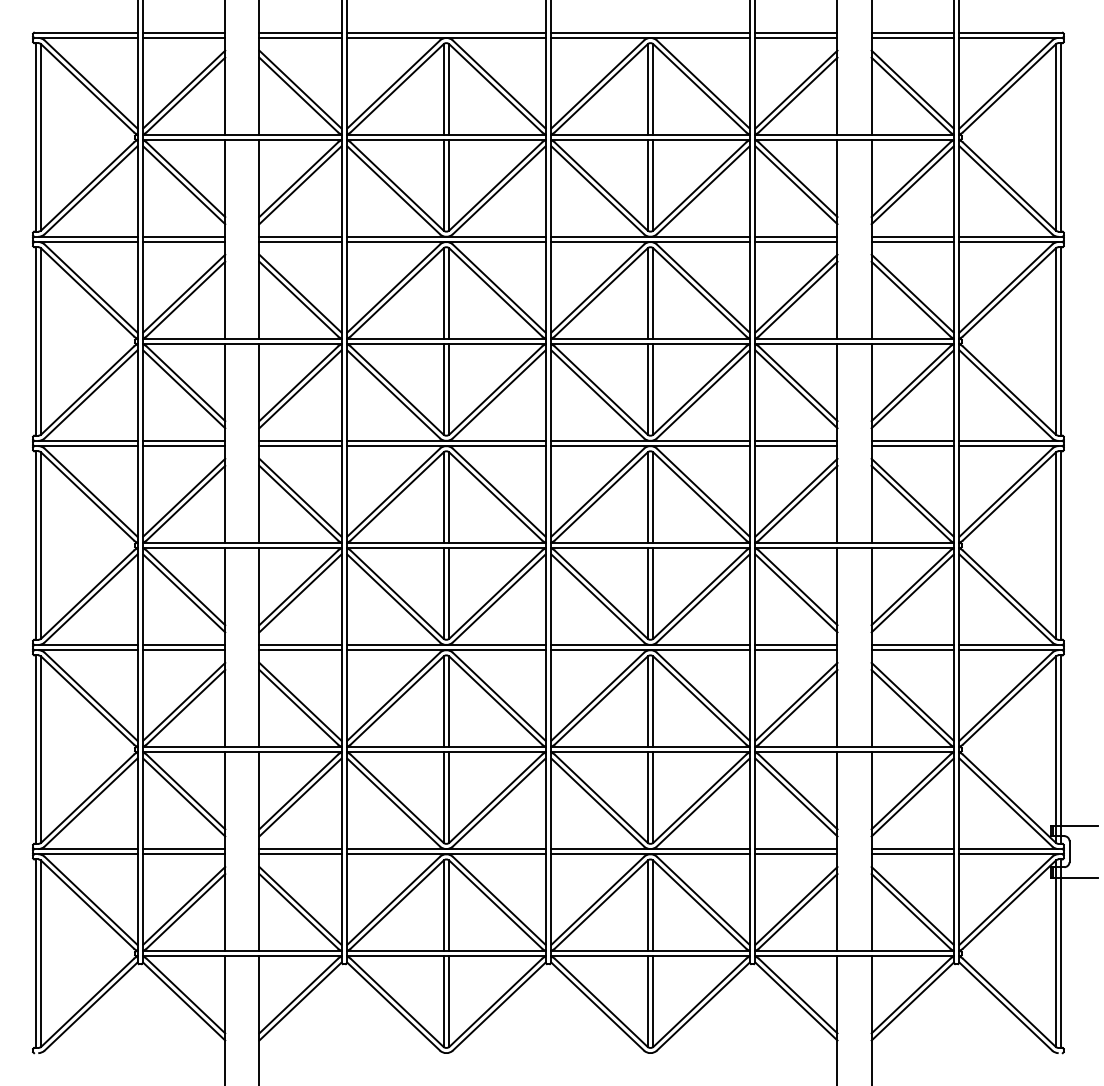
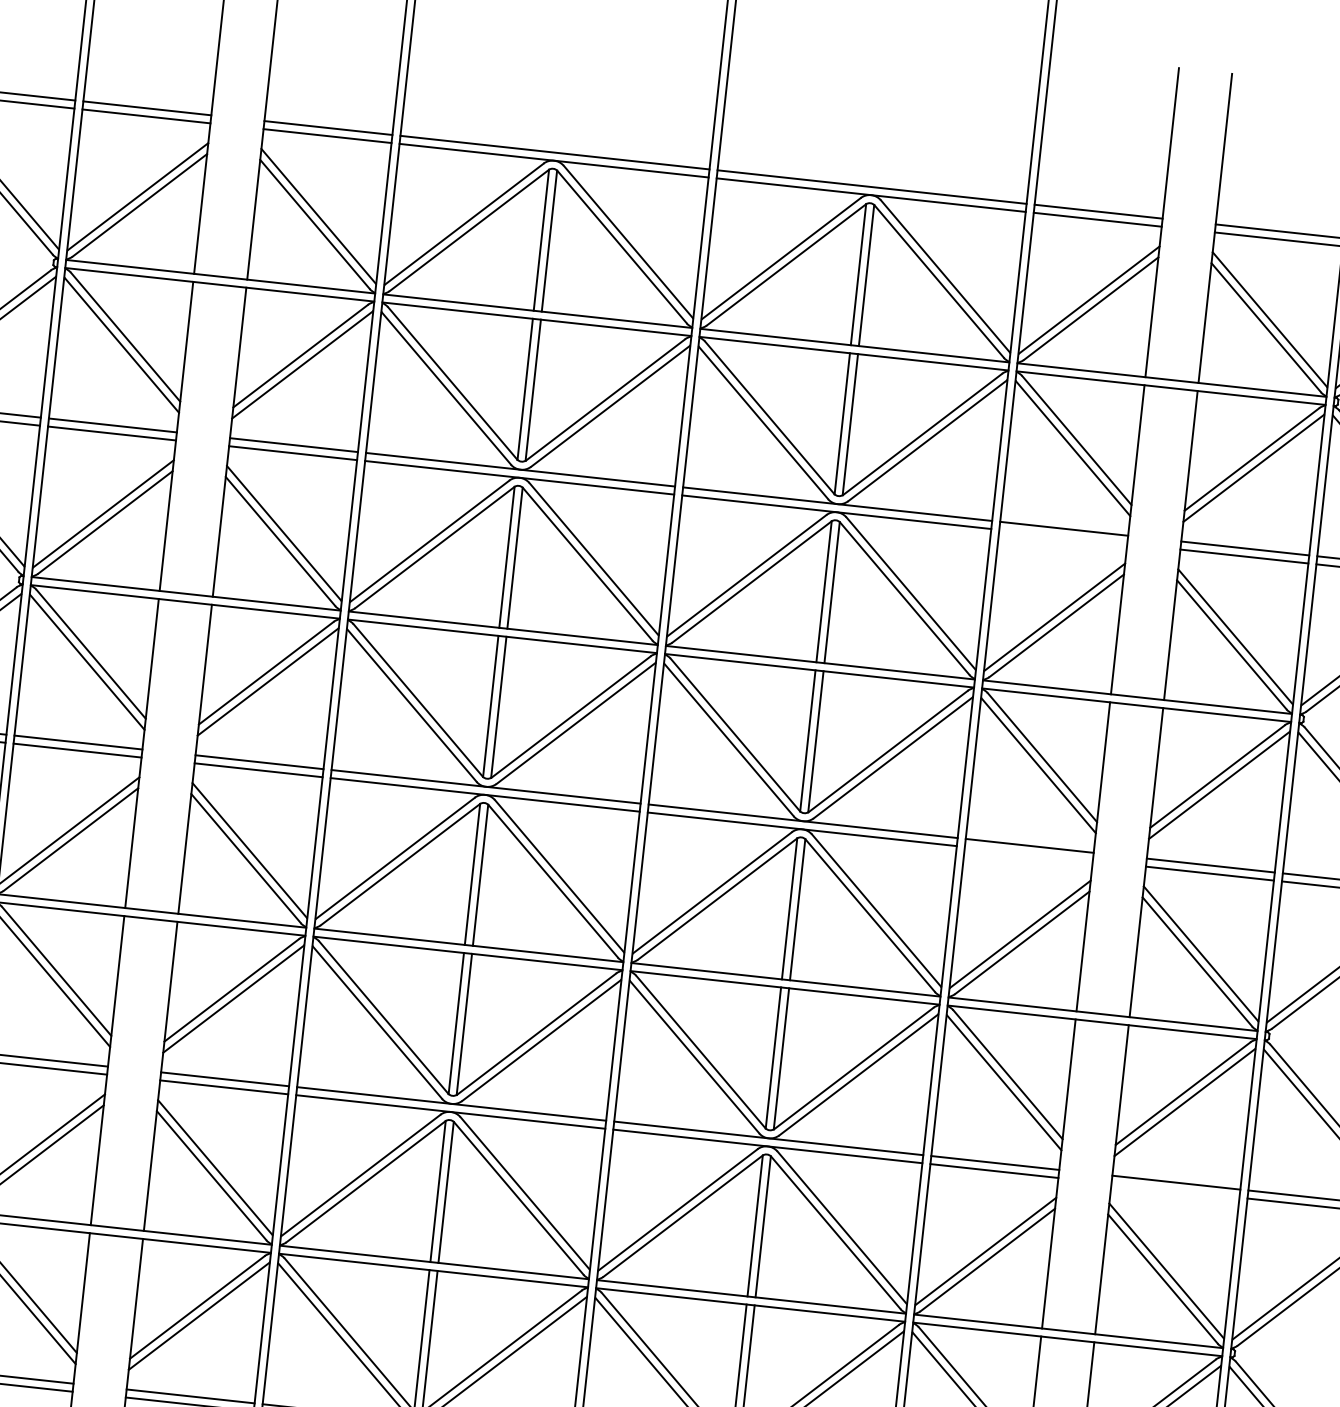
line: (796, 242) -> (1063, 537), removed
line: (796, 446) -> (1029, 854), removed
line: (912, 650) -> (1174, 1191), removed

